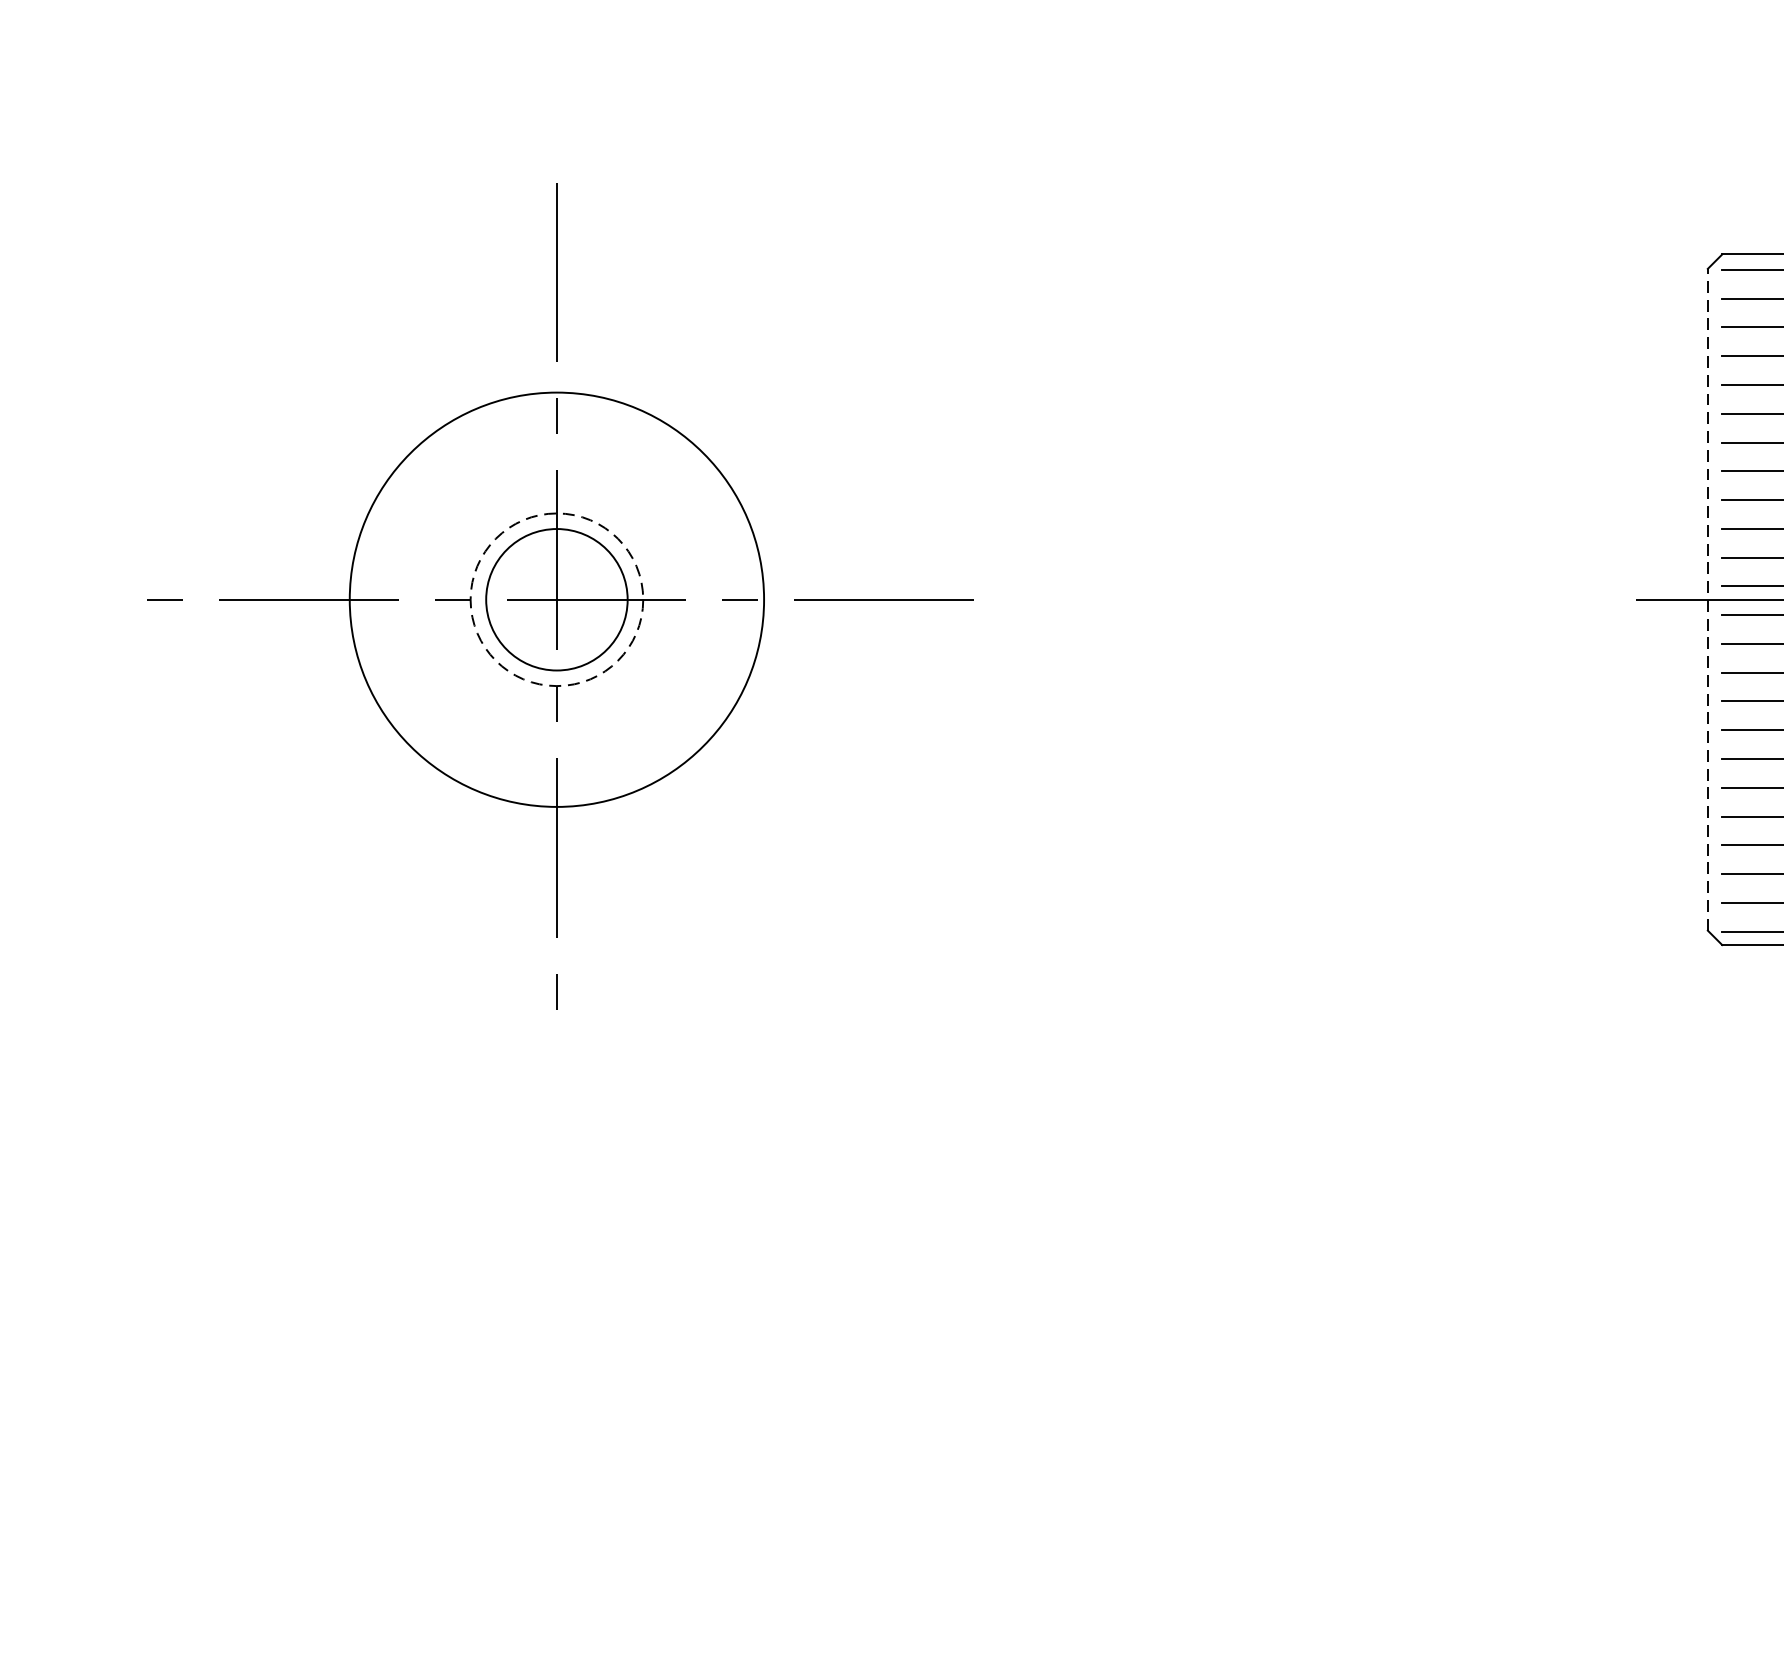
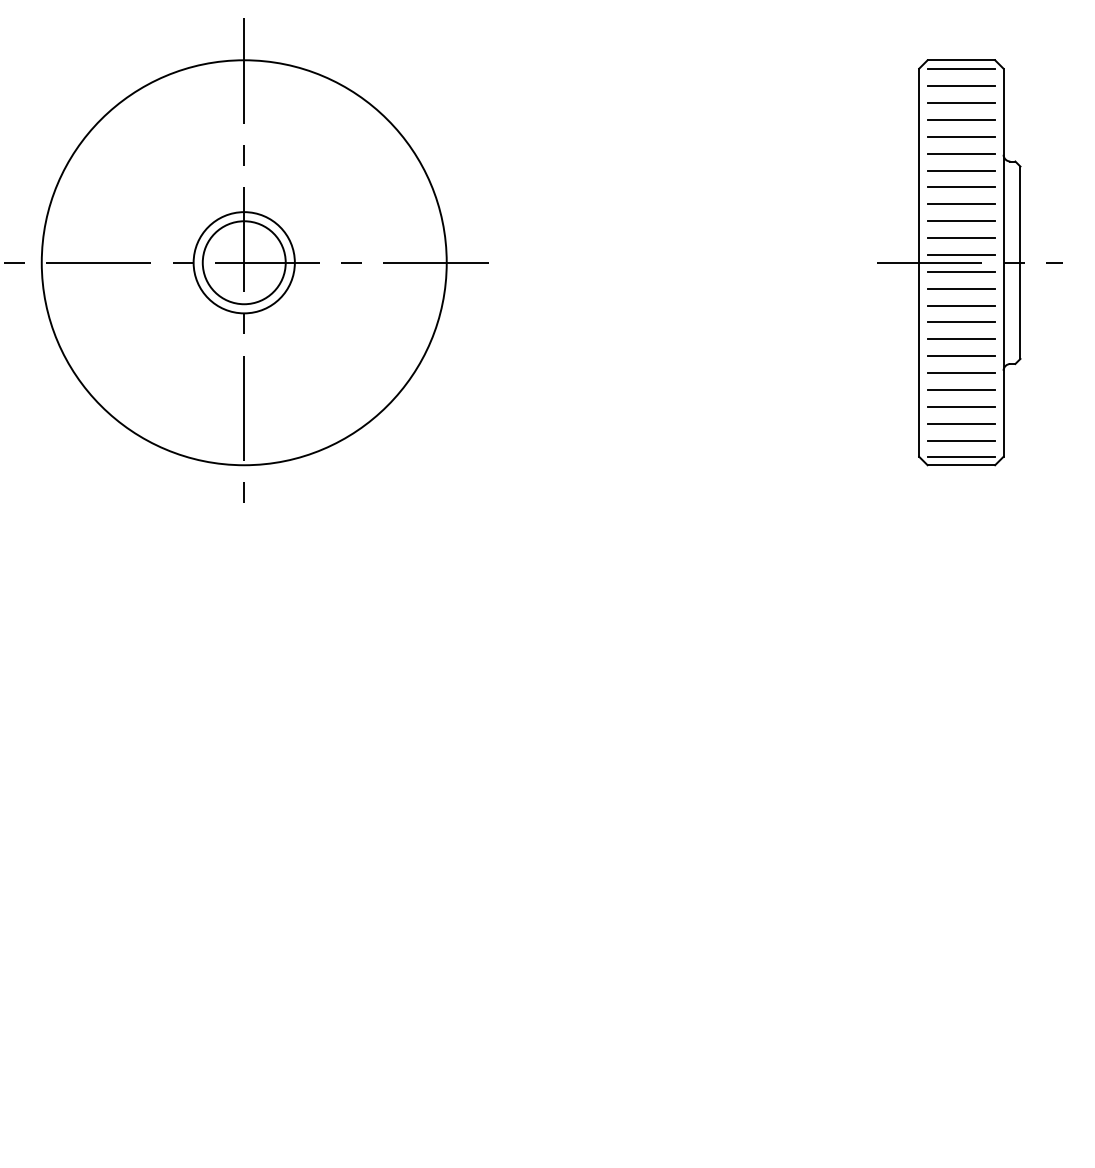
circle: (555, 599) -> (243, 262), dashed -> solid
circle: (555, 599) -> (243, 262), size x1.67
line: (1708, 599) -> (919, 262), dashed -> solid

